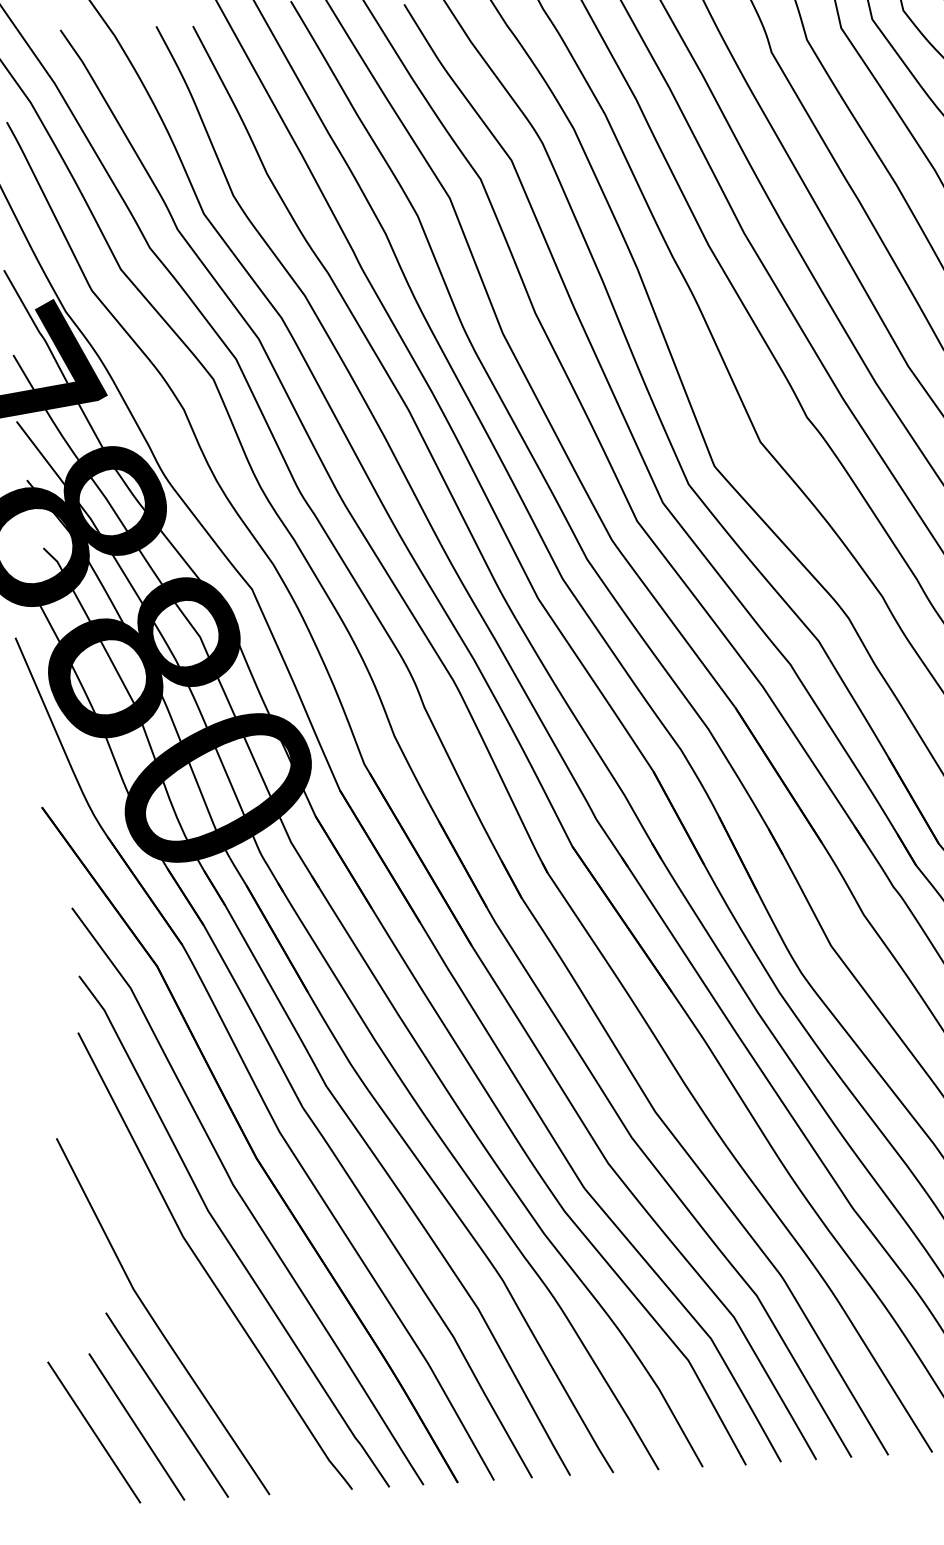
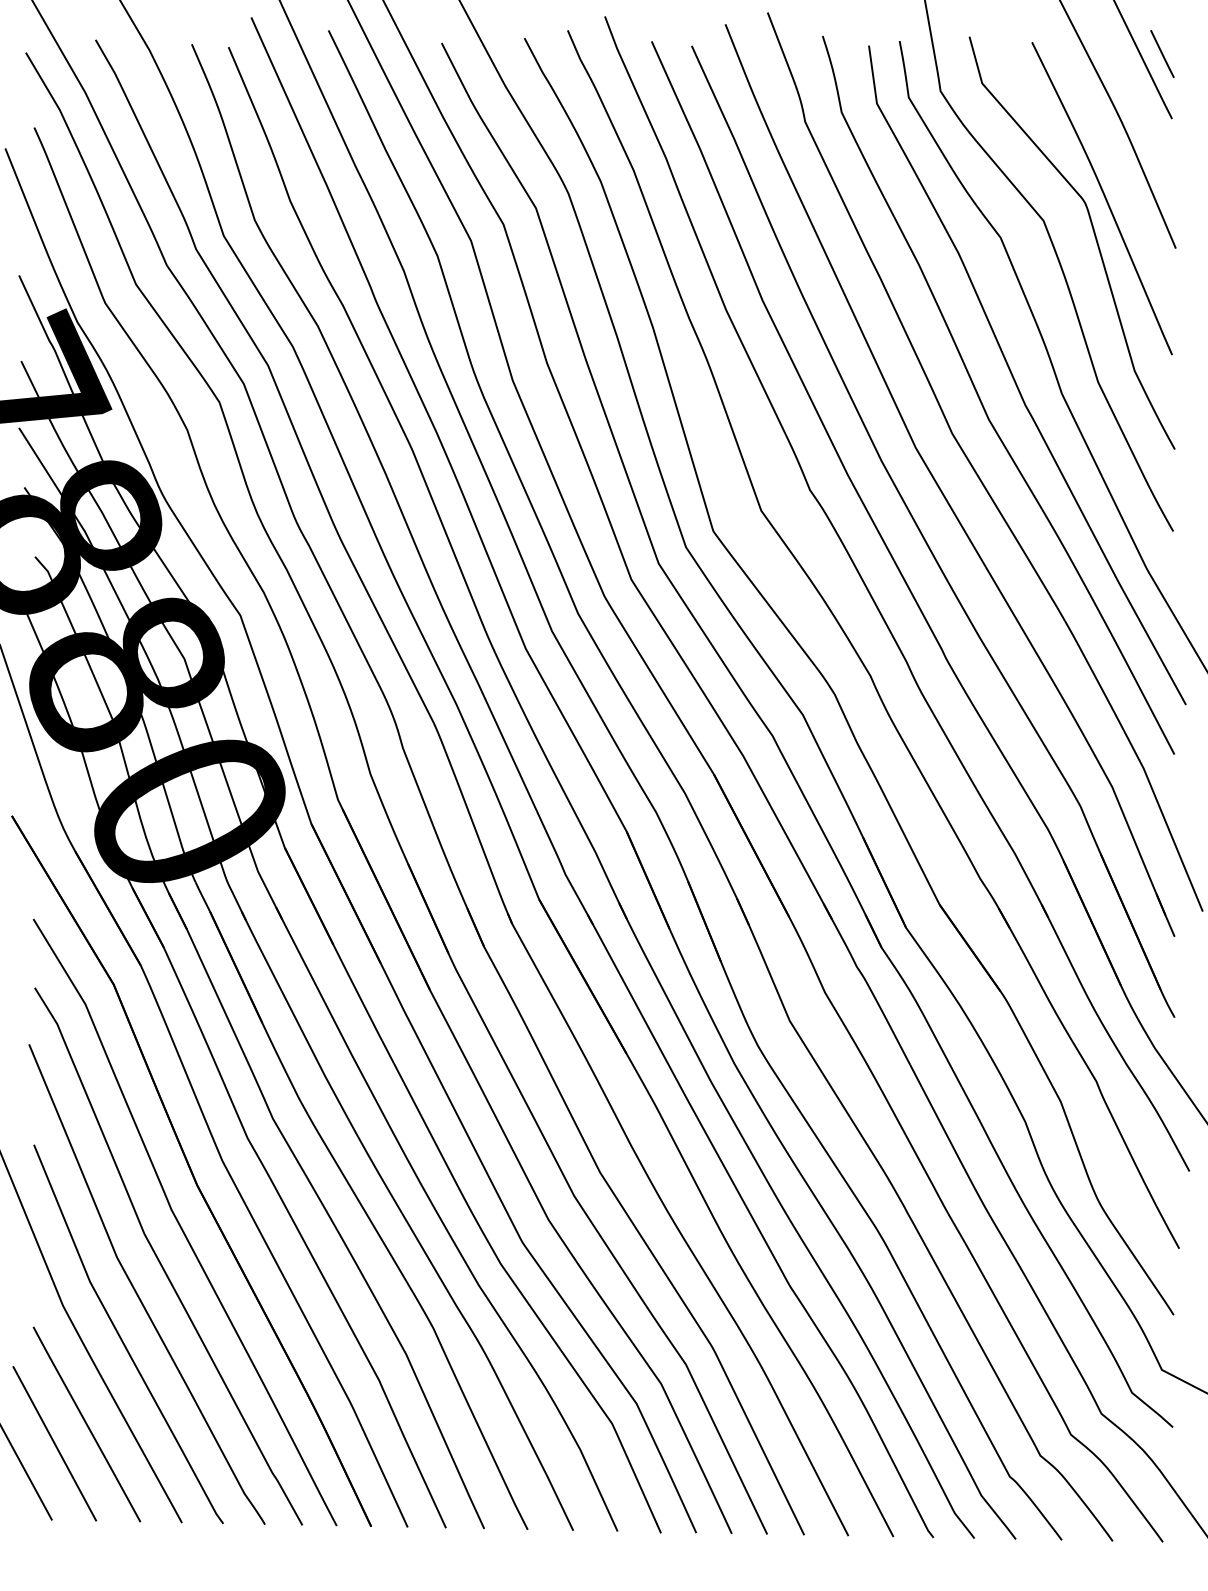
curve: (194, 1315) -> (121, 1337), added

